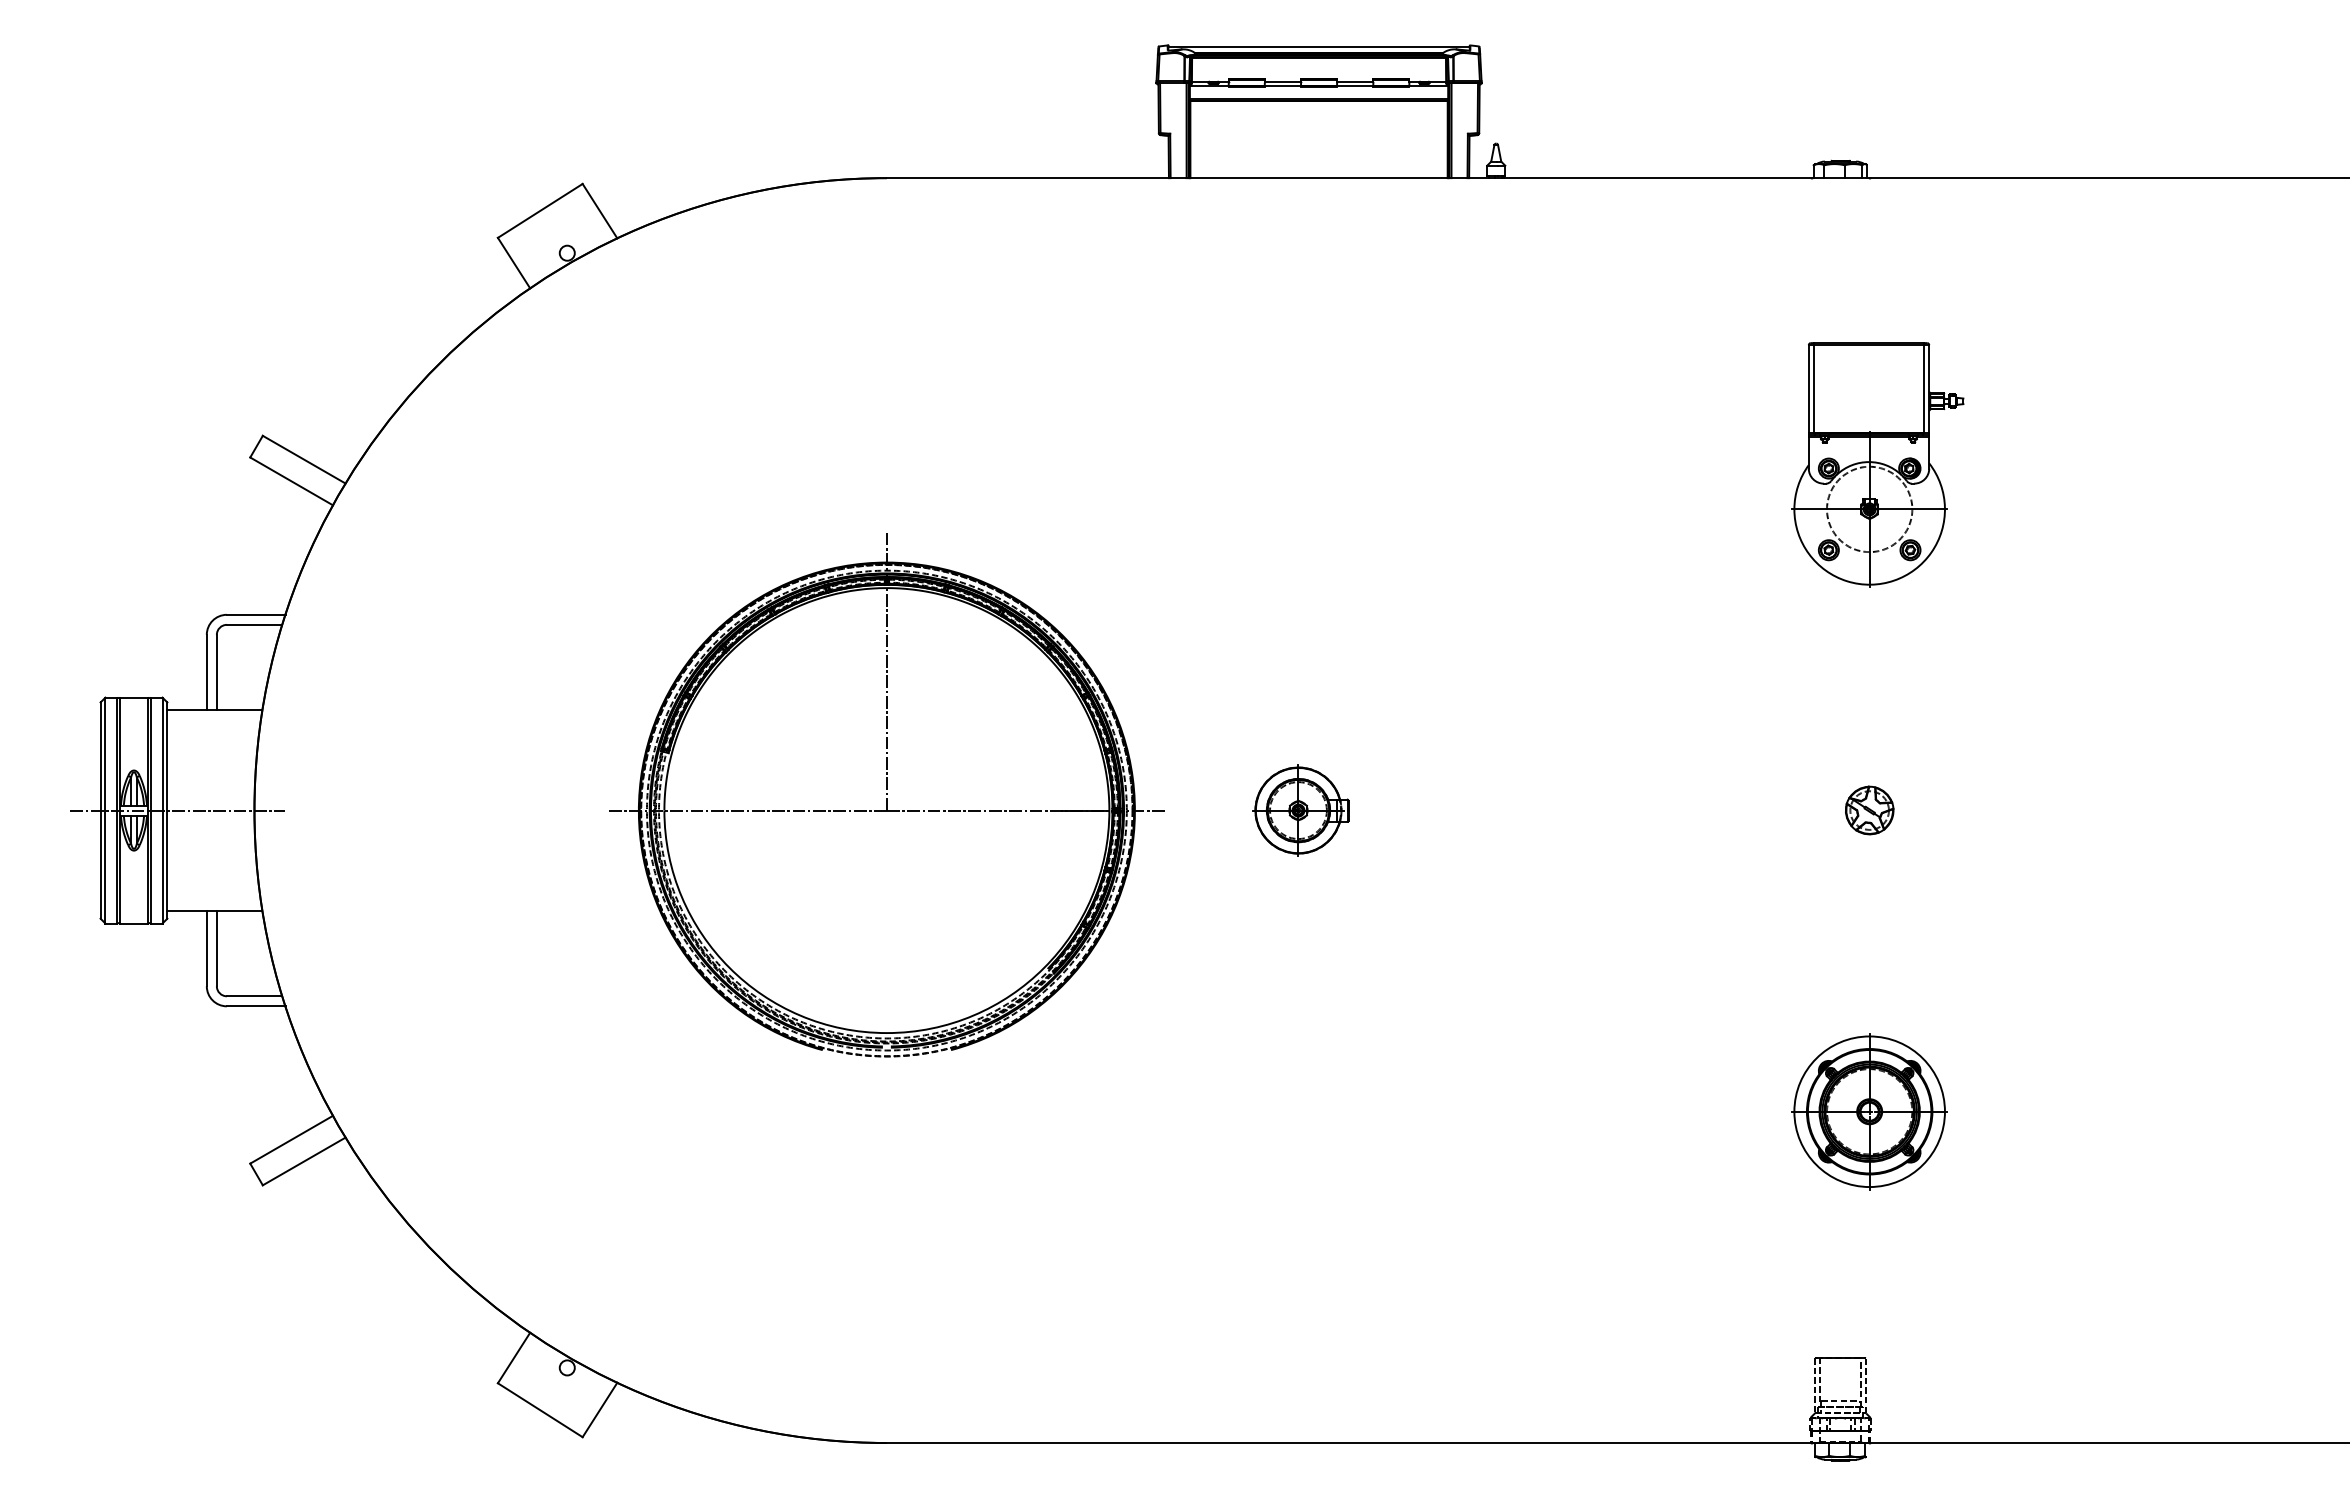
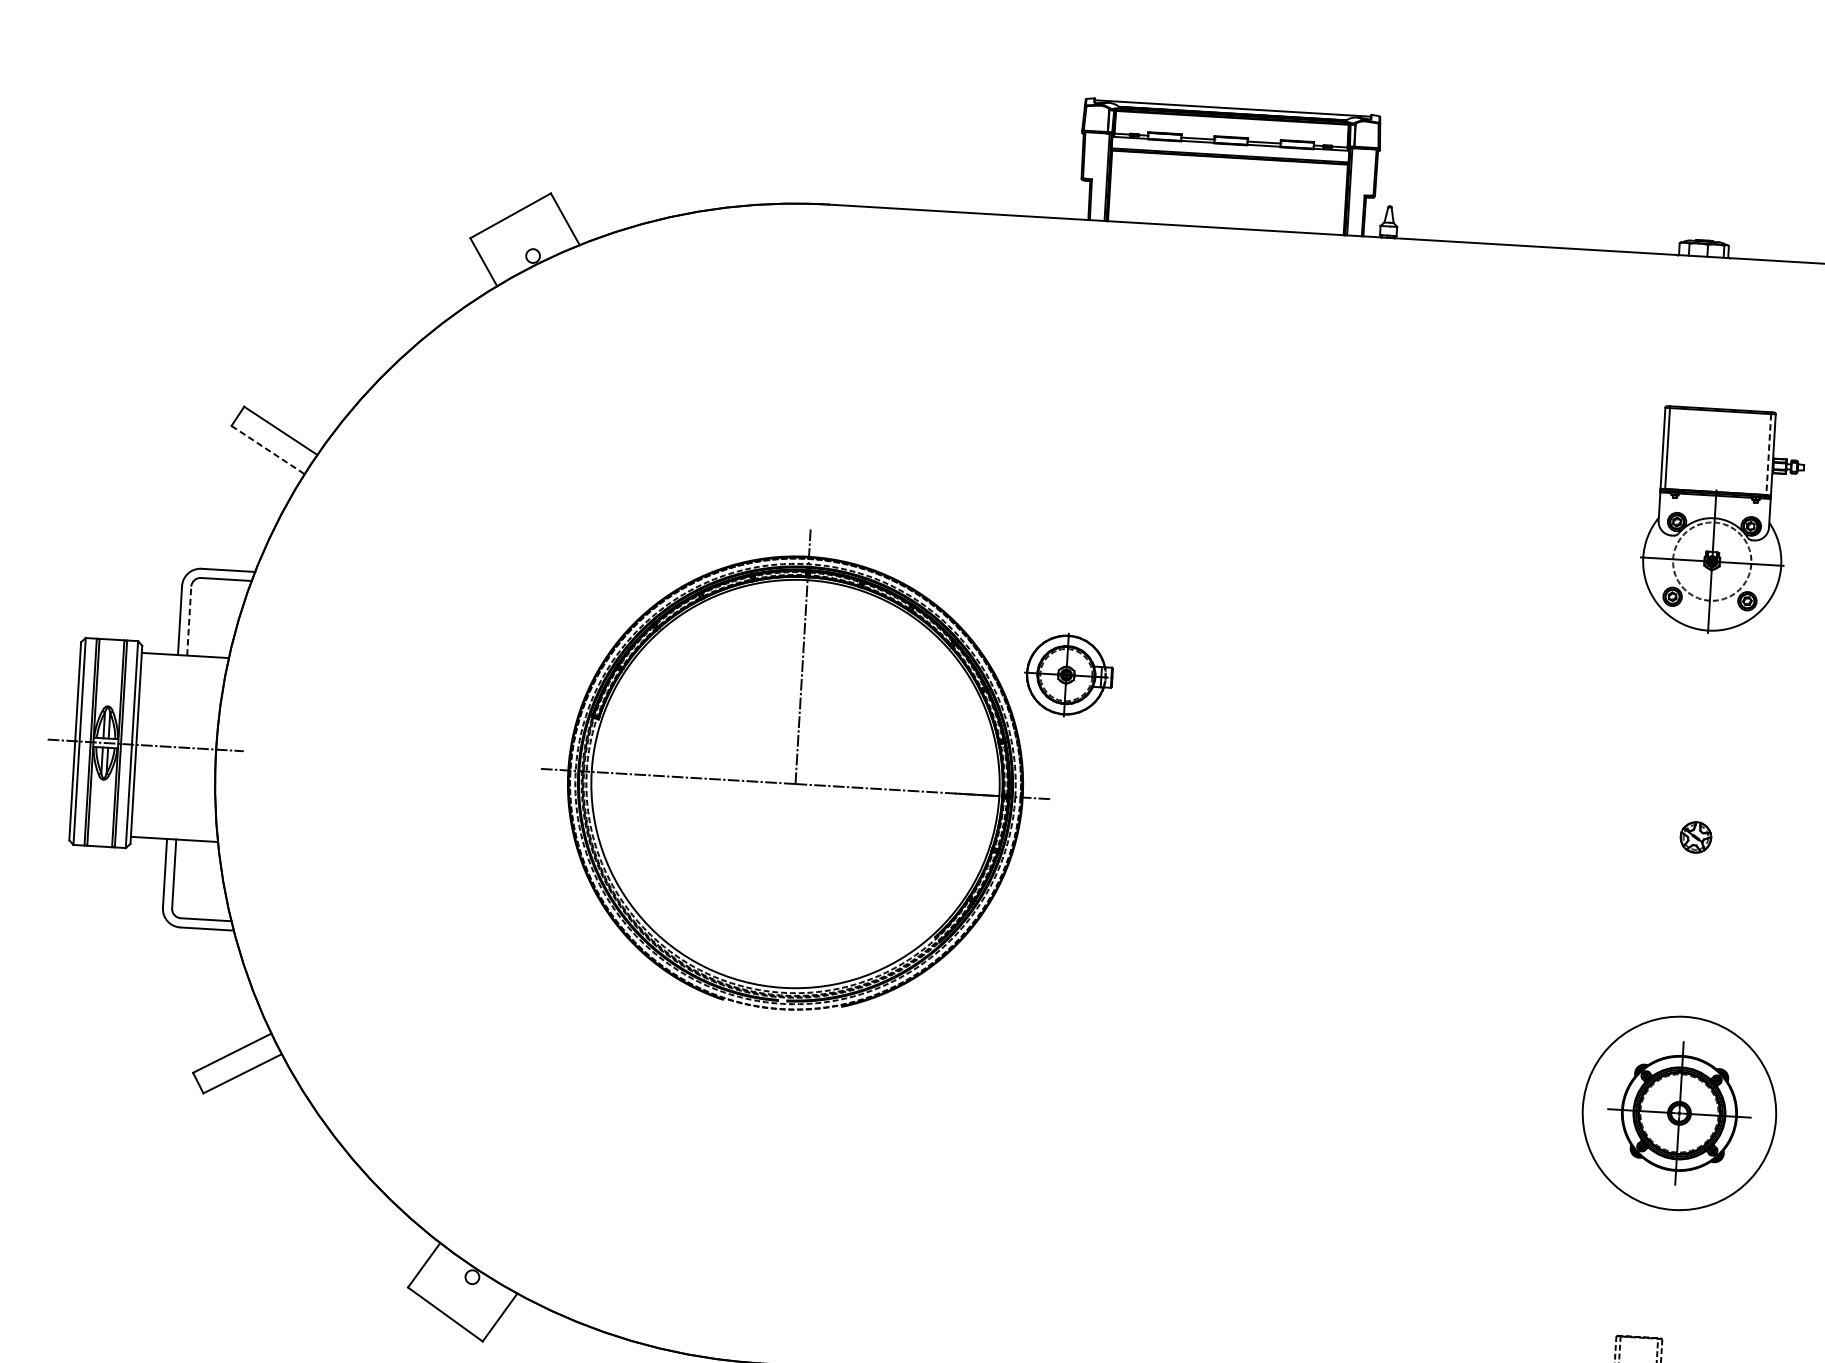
line: (1924, 389) -> (1768, 454), solid -> dashed
line: (291, 481) -> (268, 450), solid -> dashed
line: (216, 672) -> (188, 621), solid -> dashed
part: (1300, 810) -> (1068, 675), moved
part: (1869, 810) -> (1695, 837), size x0.7
circle: (1869, 1111) -> (1679, 1113), size x1.4

